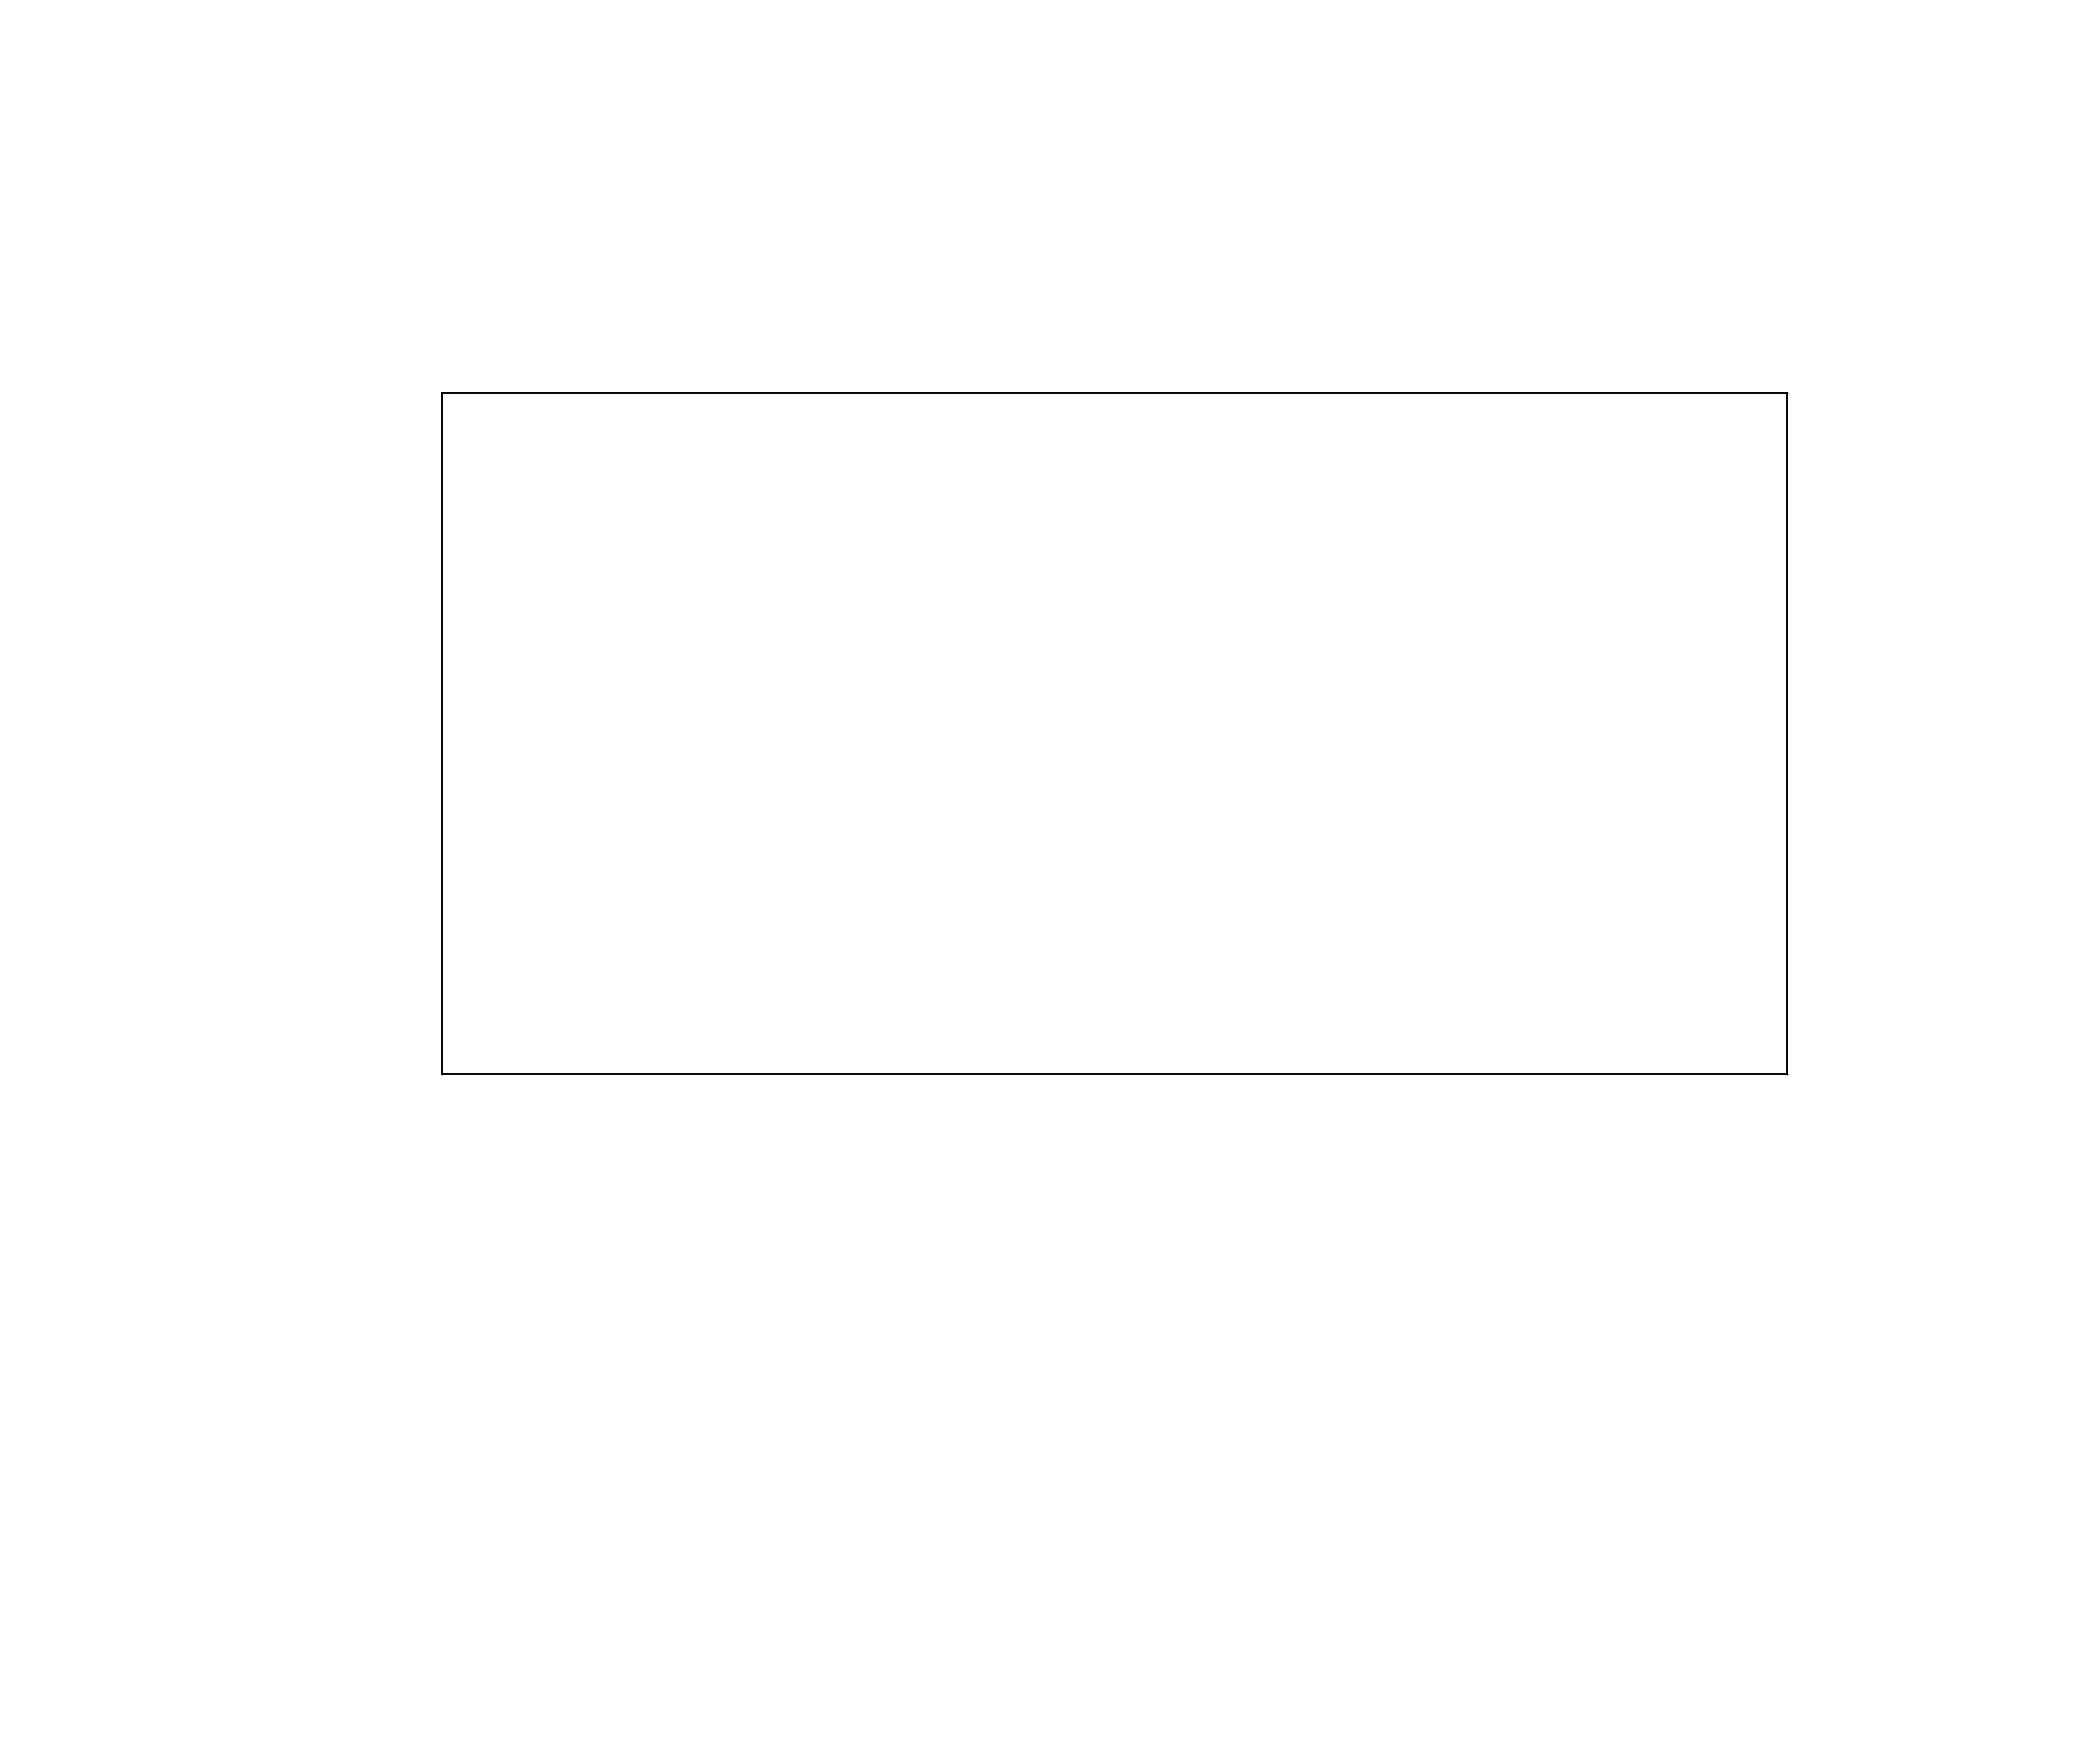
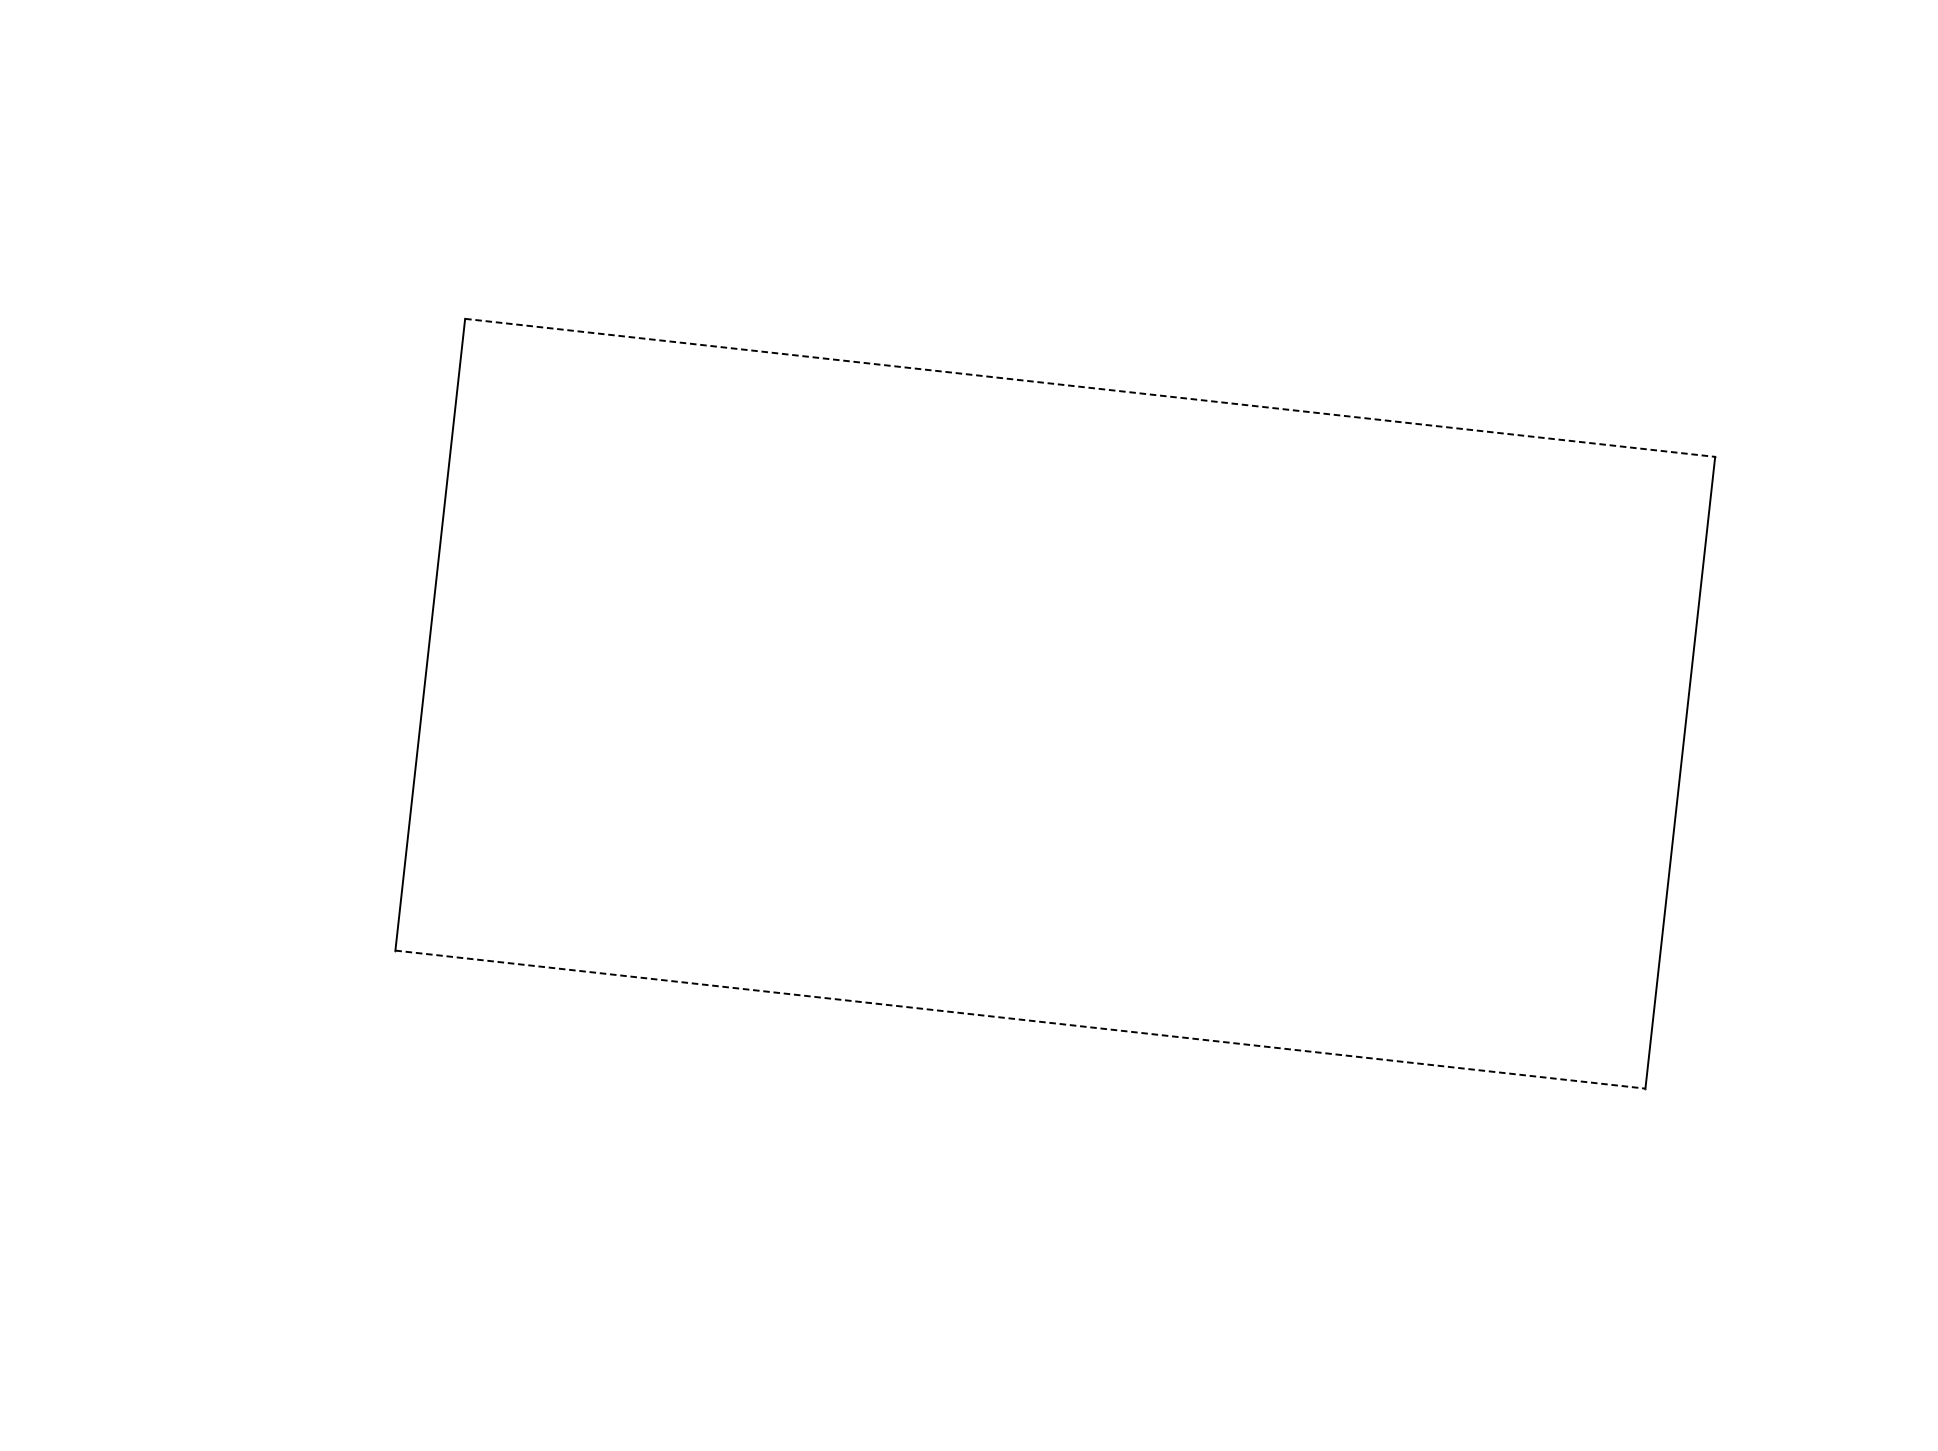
line: (1114, 393) -> (1090, 387), solid -> dashed
line: (1114, 1073) -> (1020, 1019), solid -> dashed

